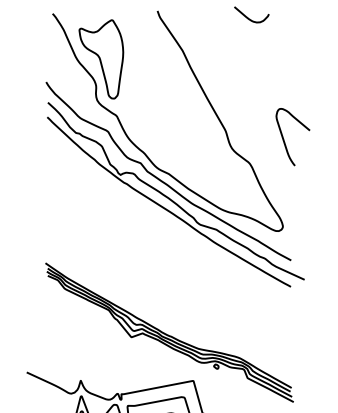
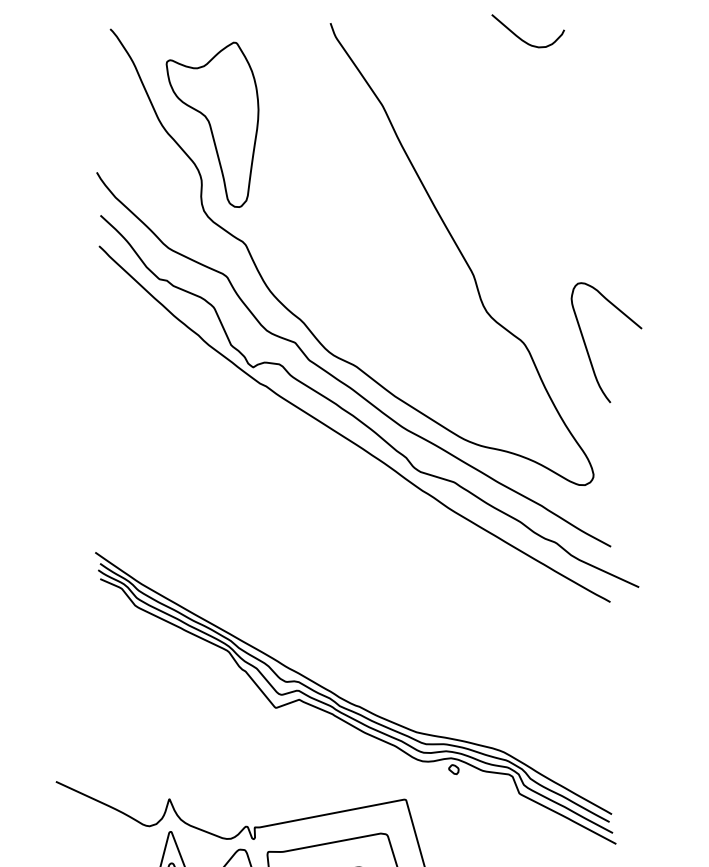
curve: (284, 139) -> (588, 347), moved

